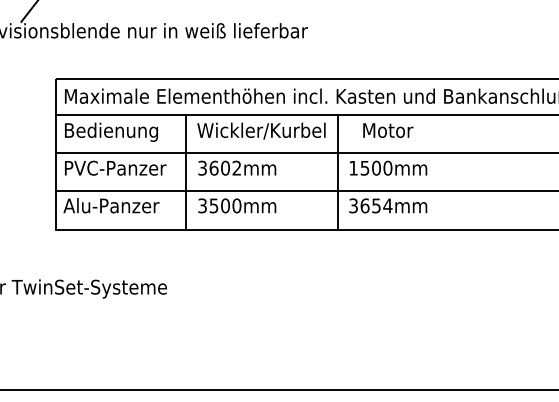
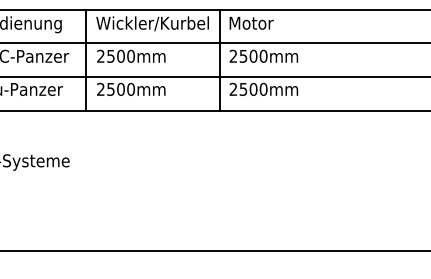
text: (388, 130) -> (251, 23), moved
text: (219, 167) -> (115, 55), 3602mm -> 2500mm
text: (353, 167) -> (233, 55), 1500mm -> 2500mm
text: (202, 205) -> (100, 89), 3500mm -> 2500mm
text: (370, 205) -> (248, 89), 3654mm -> 2500mm

